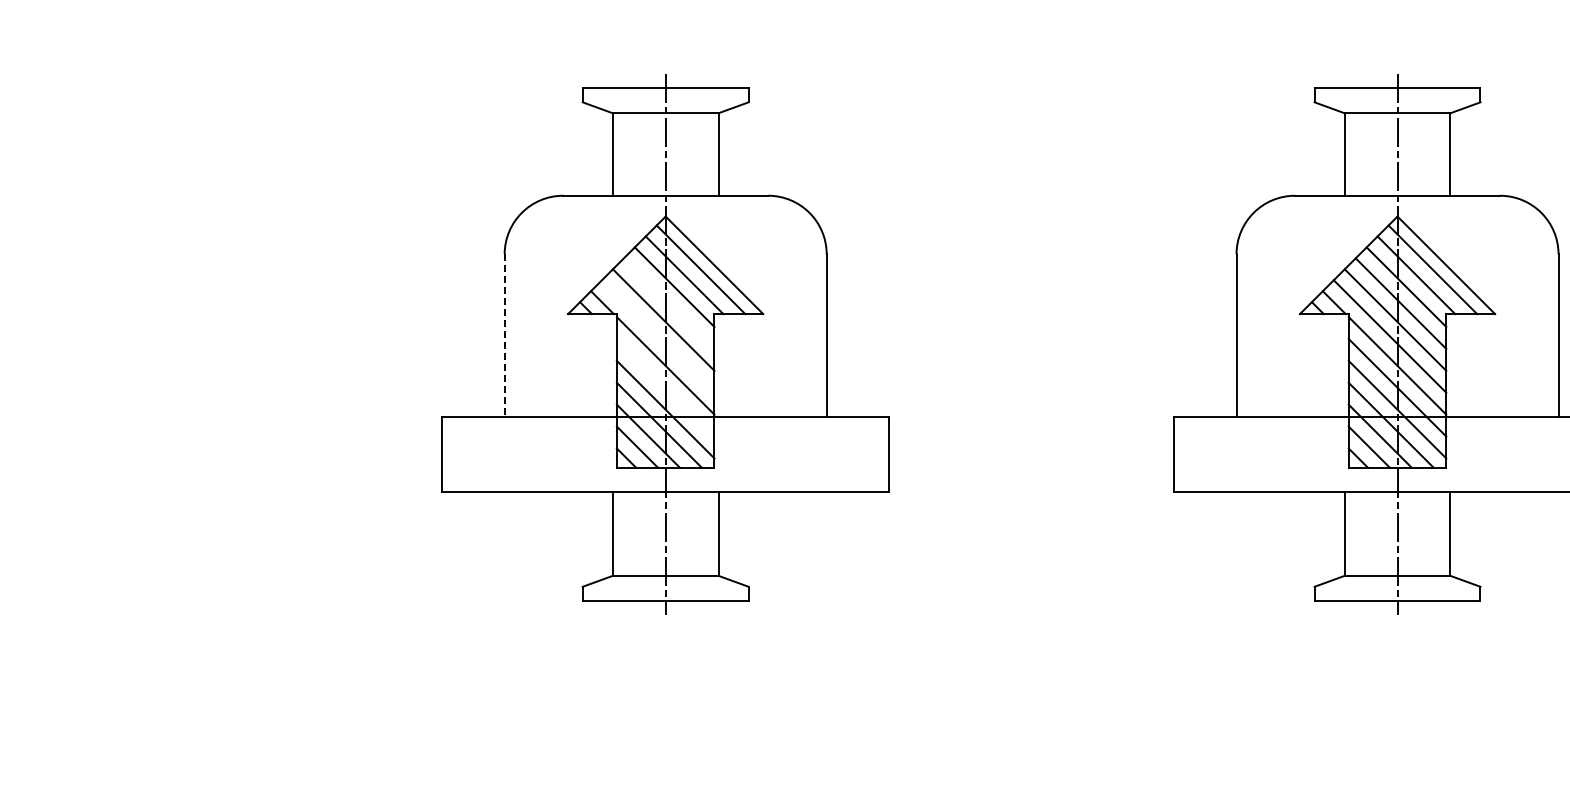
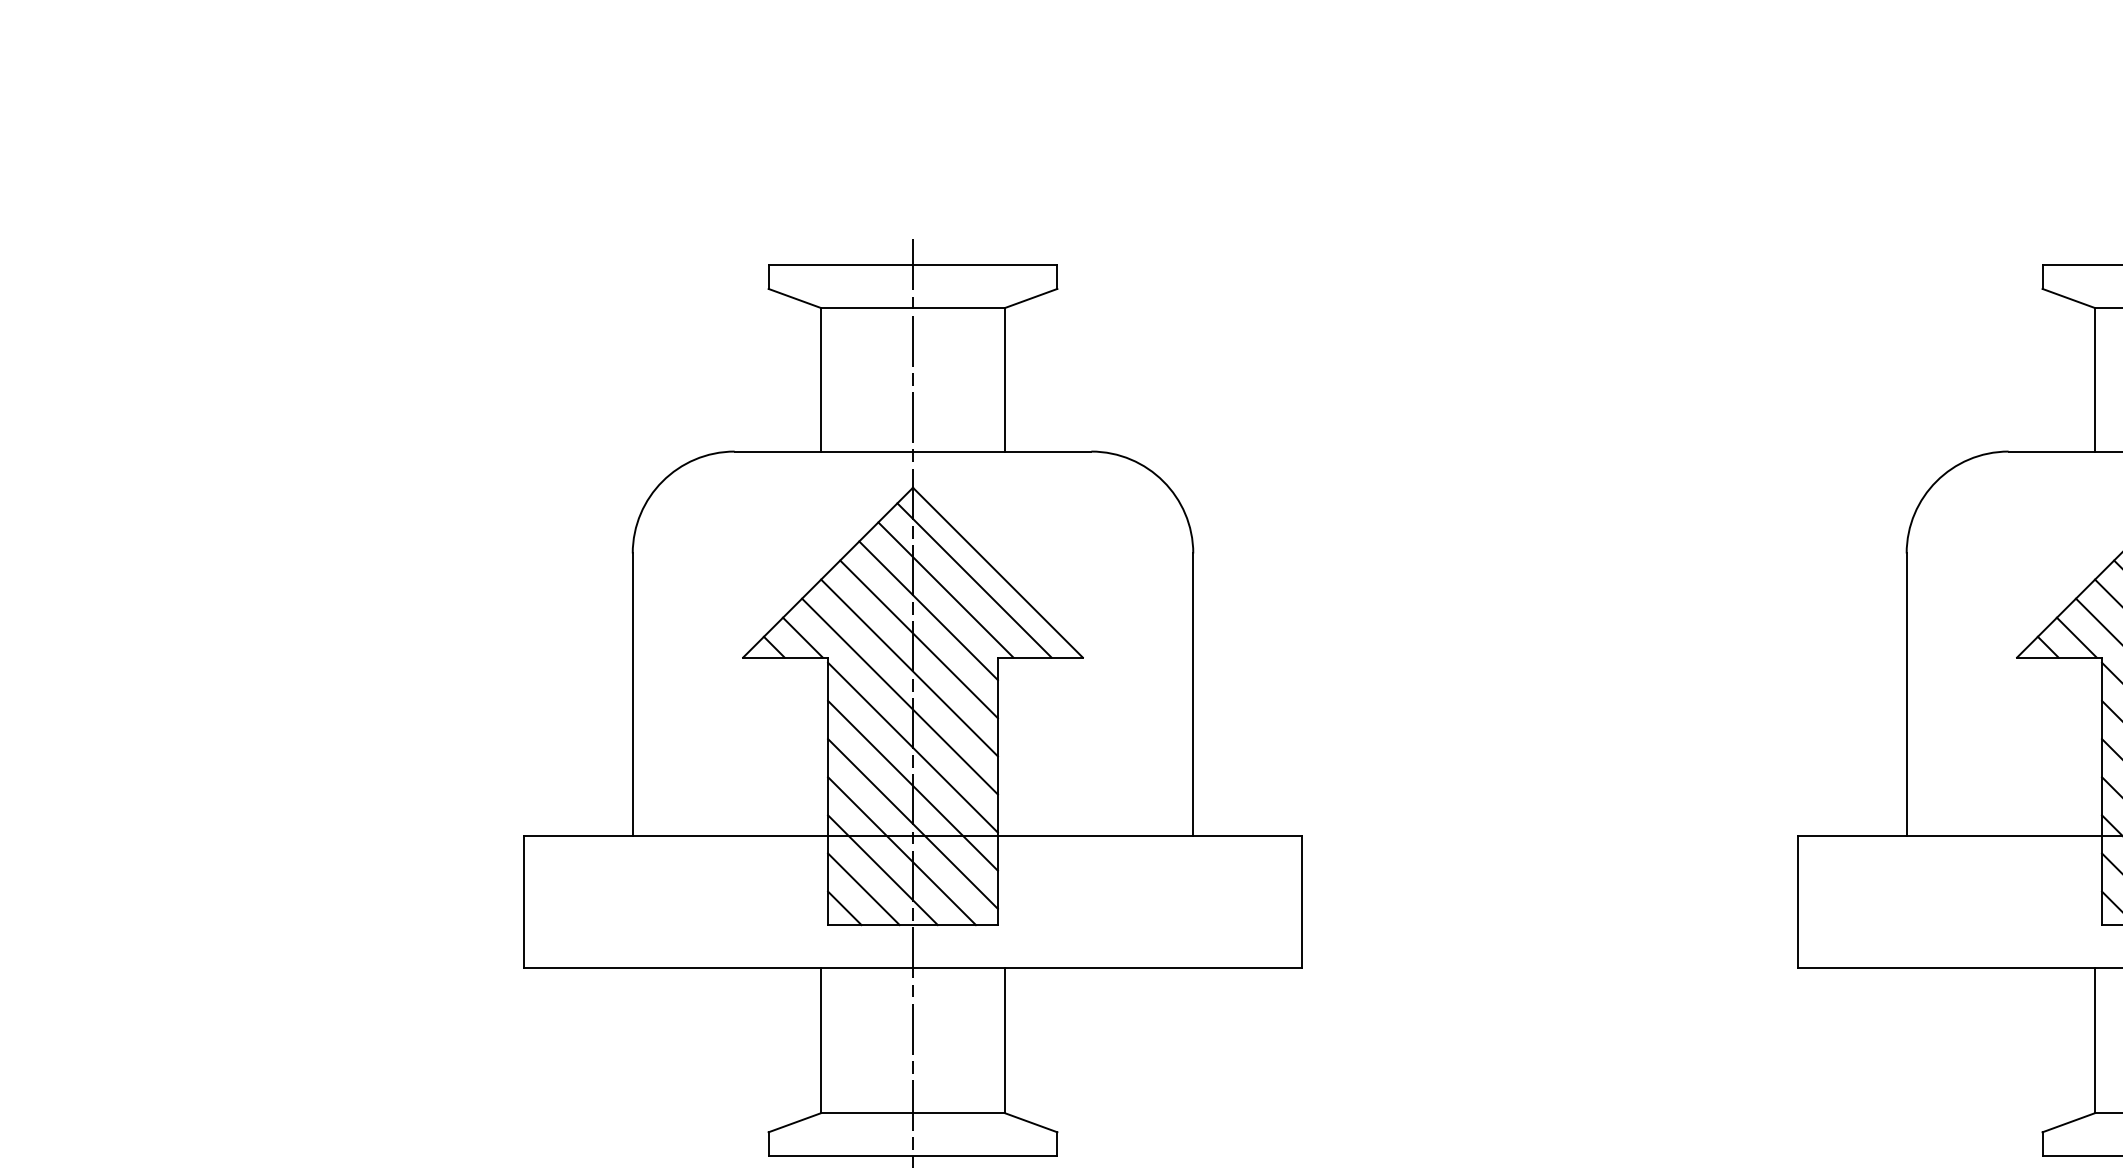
line: (668, 303) -> (917, 639), added
line: (504, 335) -> (632, 694), dashed -> solid
line: (657, 336) -> (898, 696), added
line: (665, 387) -> (912, 785), added

